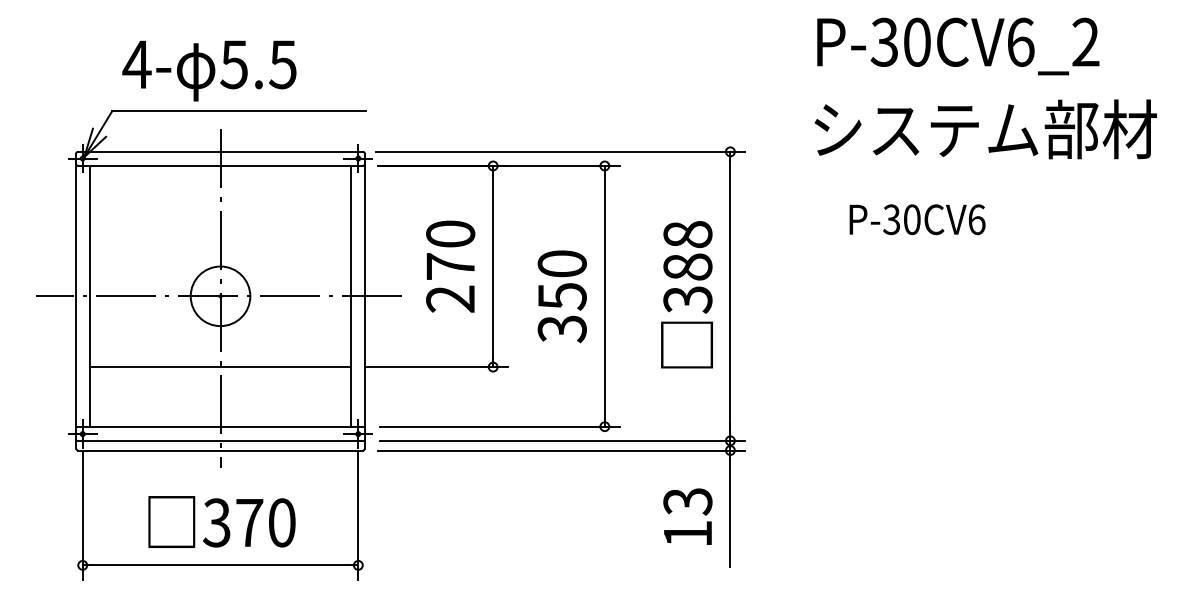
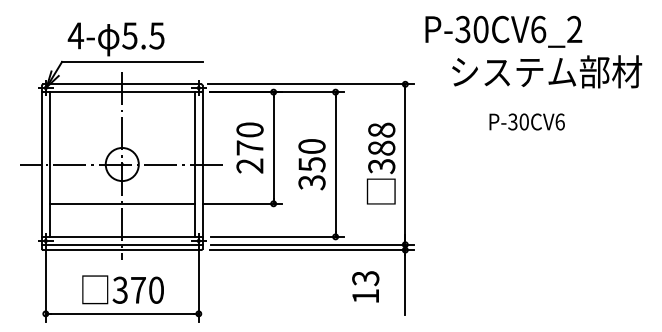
text: (957, 45) -> (503, 31), moved
text: (916, 218) -> (526, 121), moved
text: (687, 516) -> (365, 286), moved

